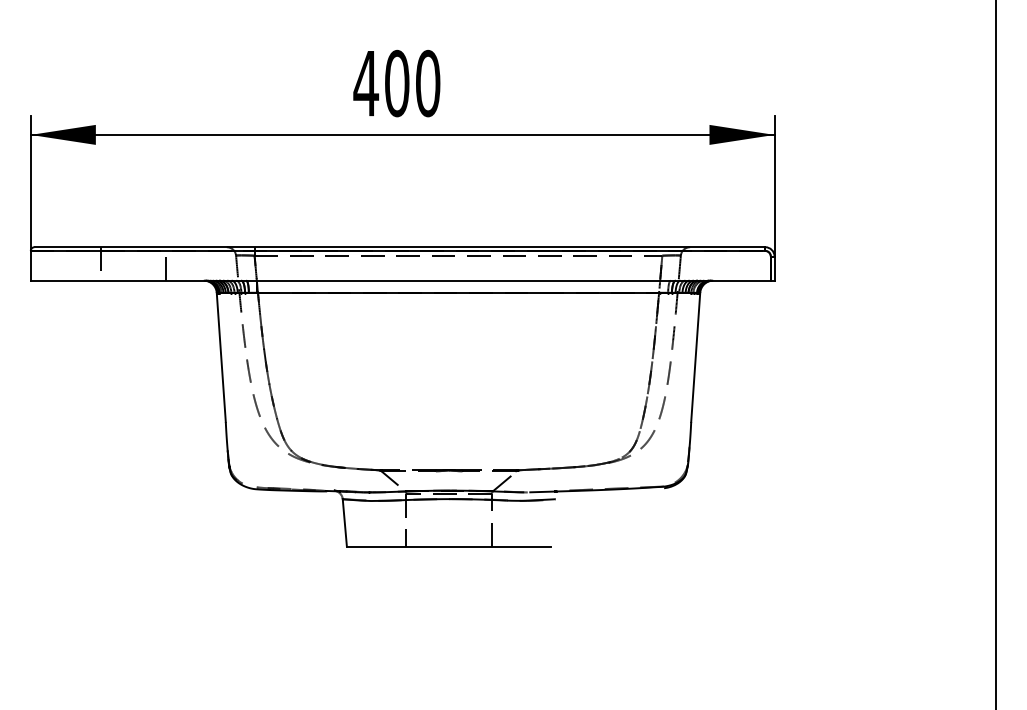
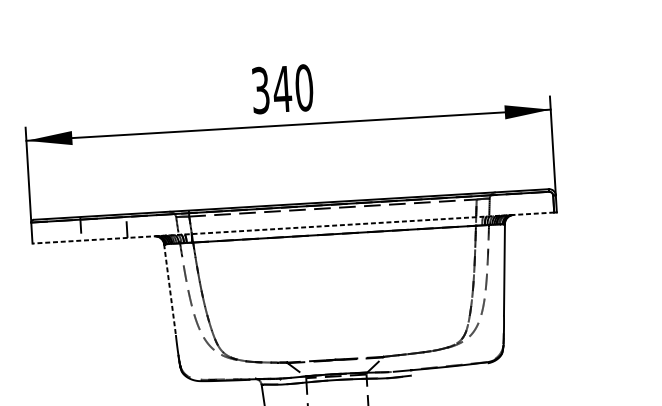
text: (381, 83) -> (271, 89), 400 -> 340
line: (400, 280) -> (293, 227), solid -> dashed
line: (221, 357) -> (170, 289), solid -> dashed

